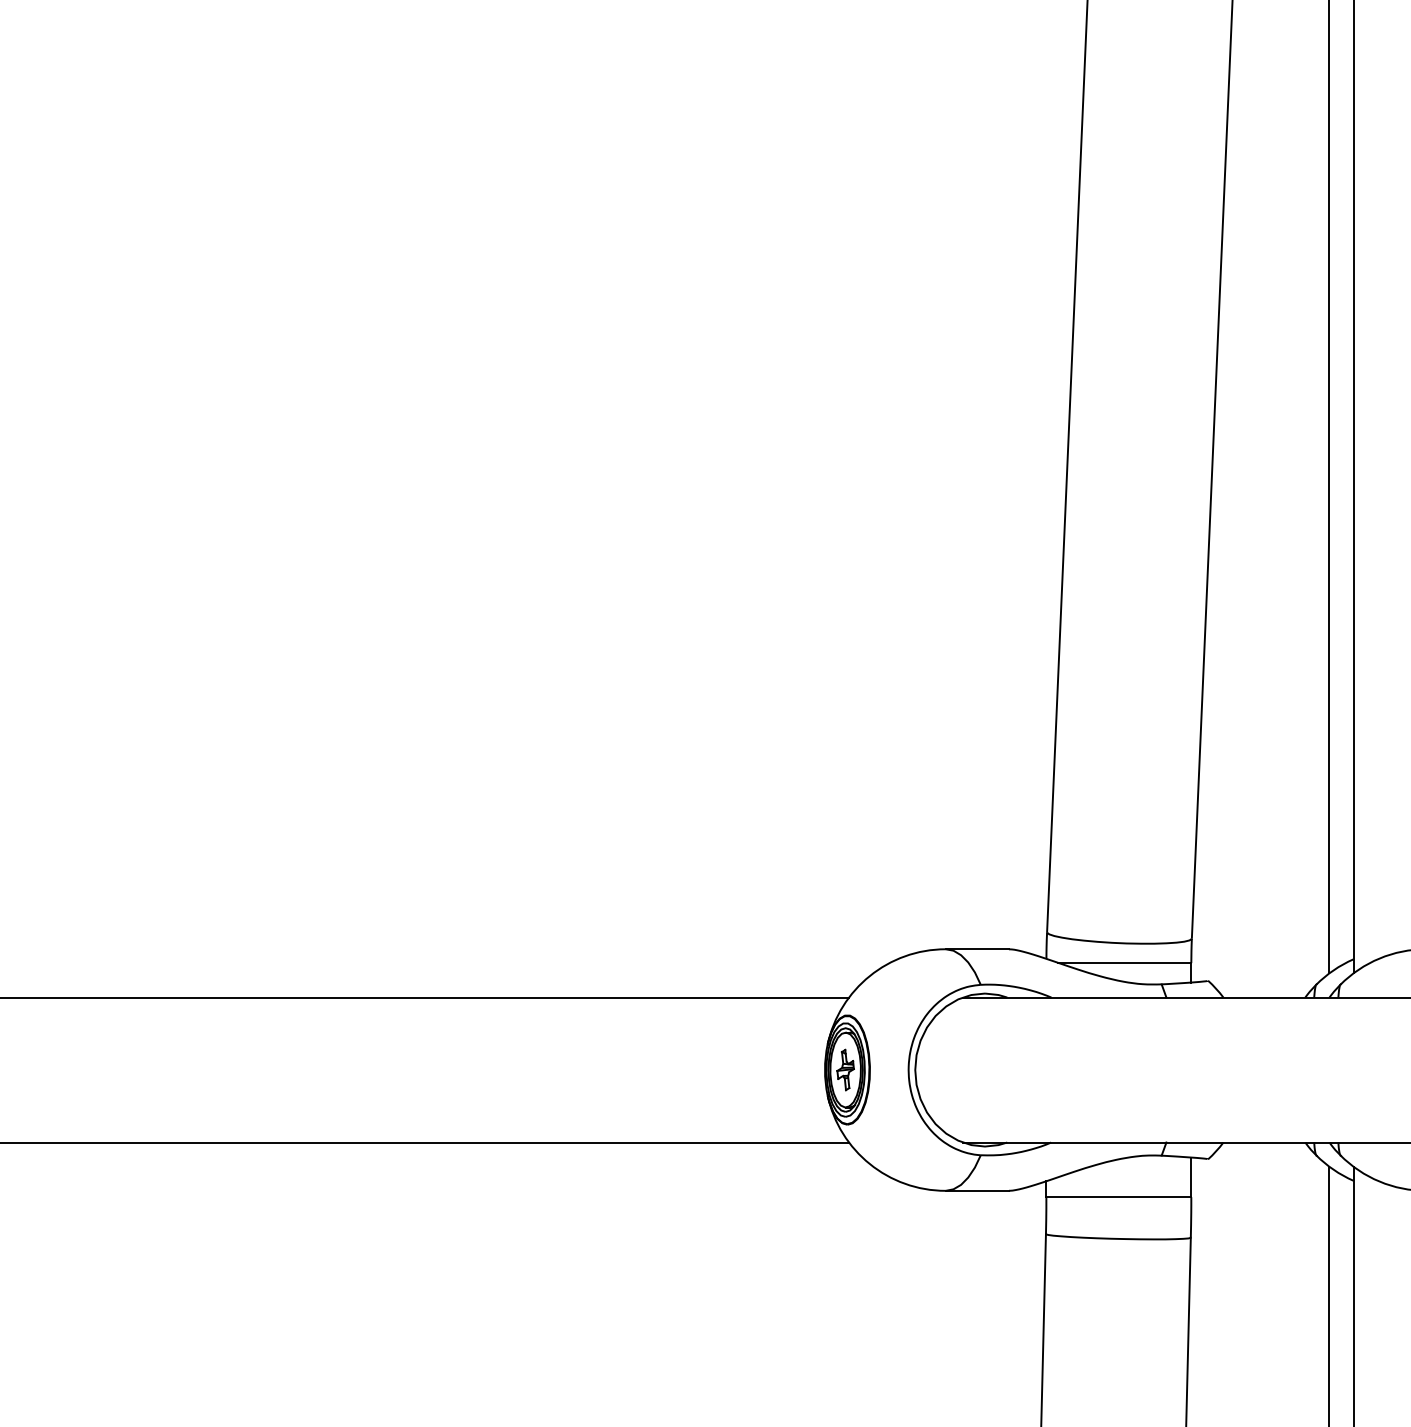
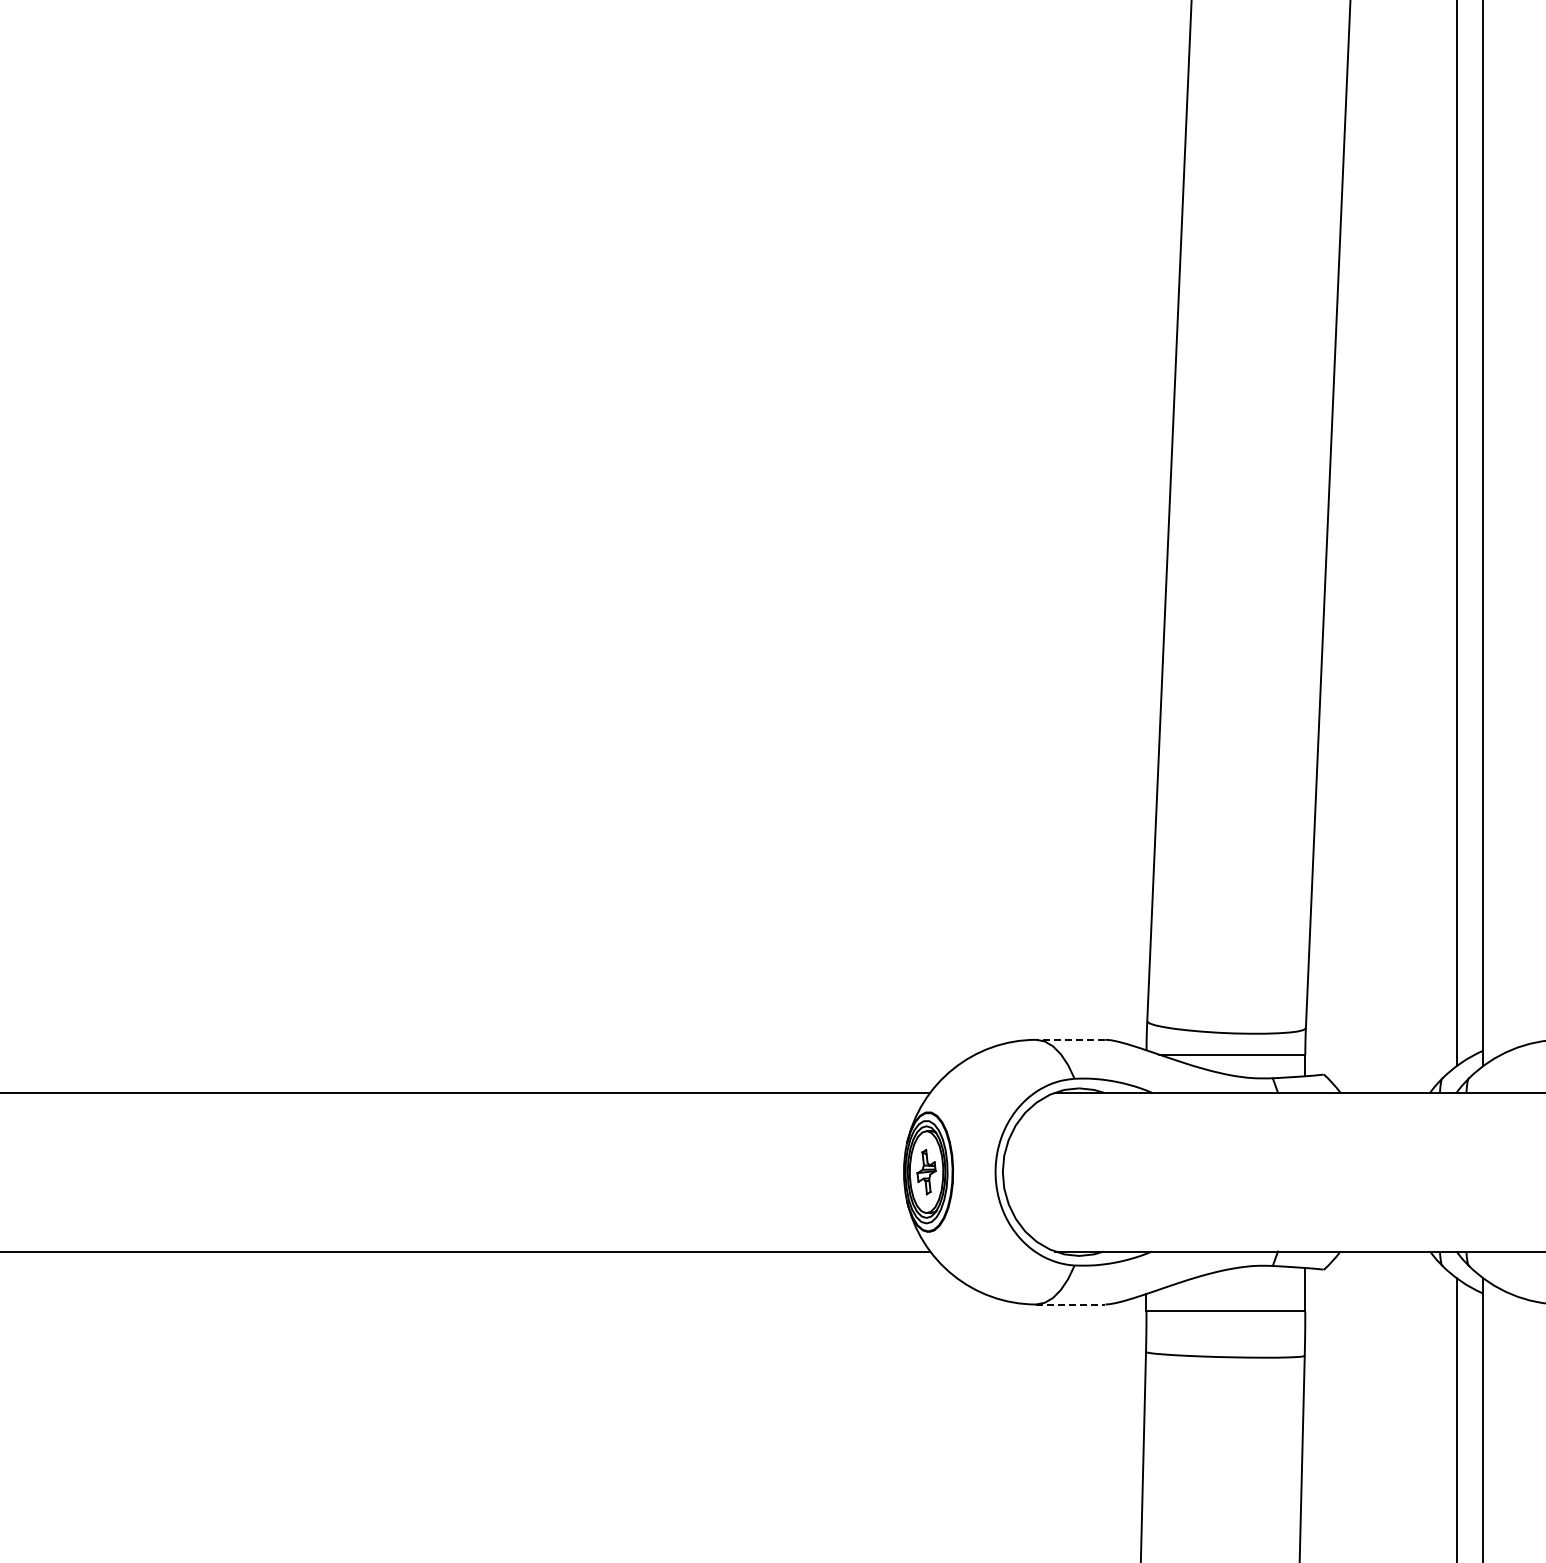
line: (977, 948) -> (1070, 1039), solid -> dashed
line: (977, 1190) -> (1070, 1304), solid -> dashed

